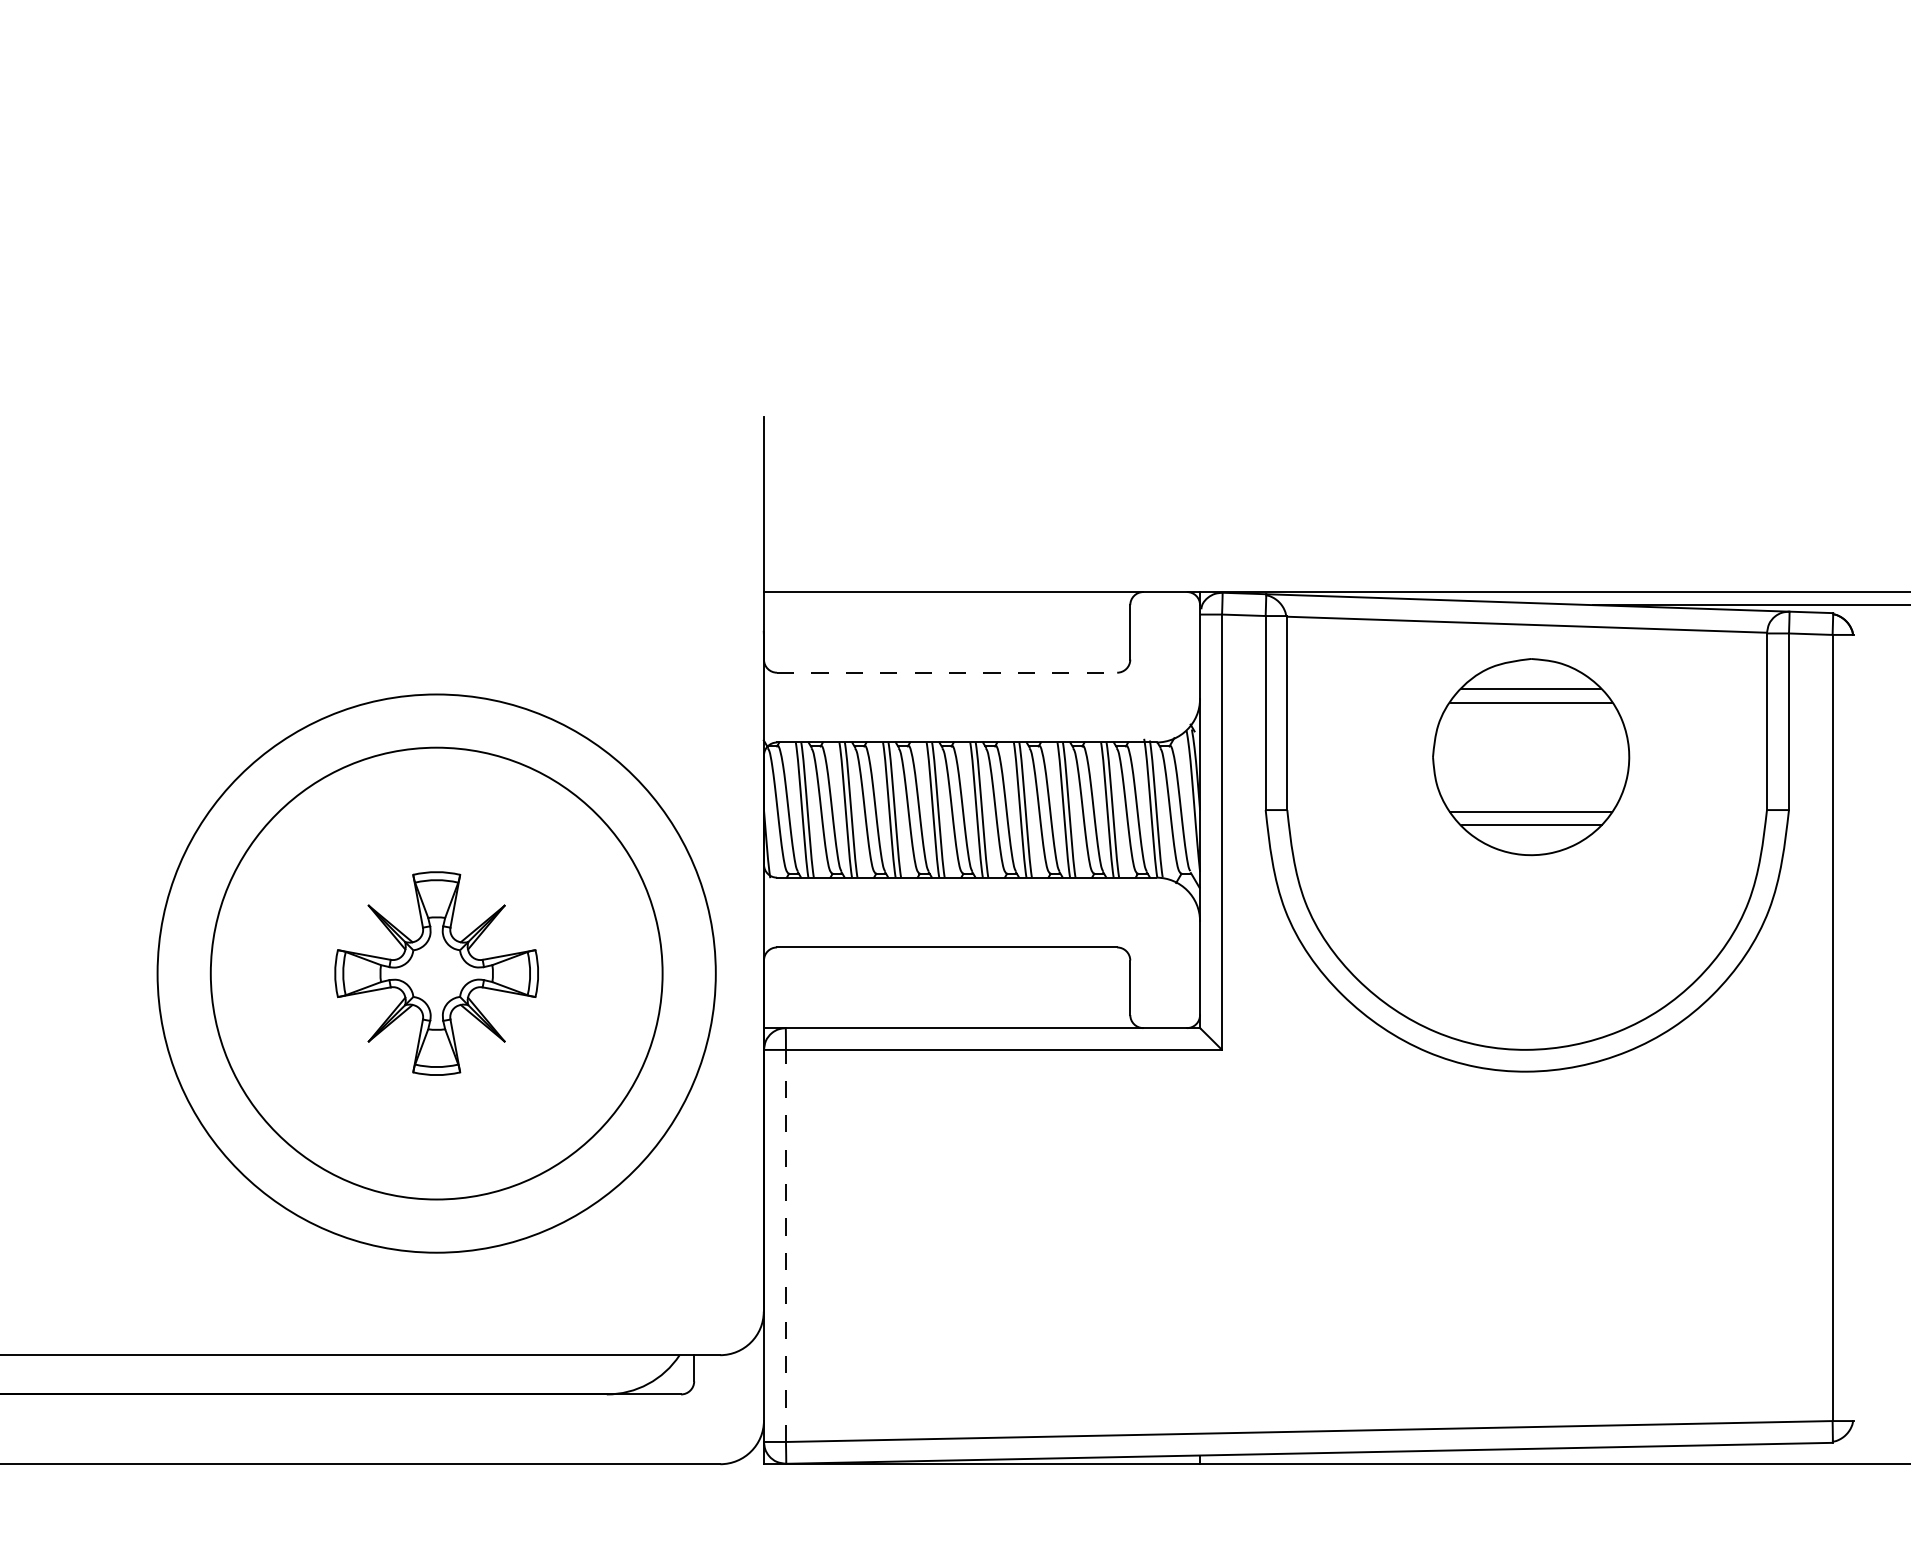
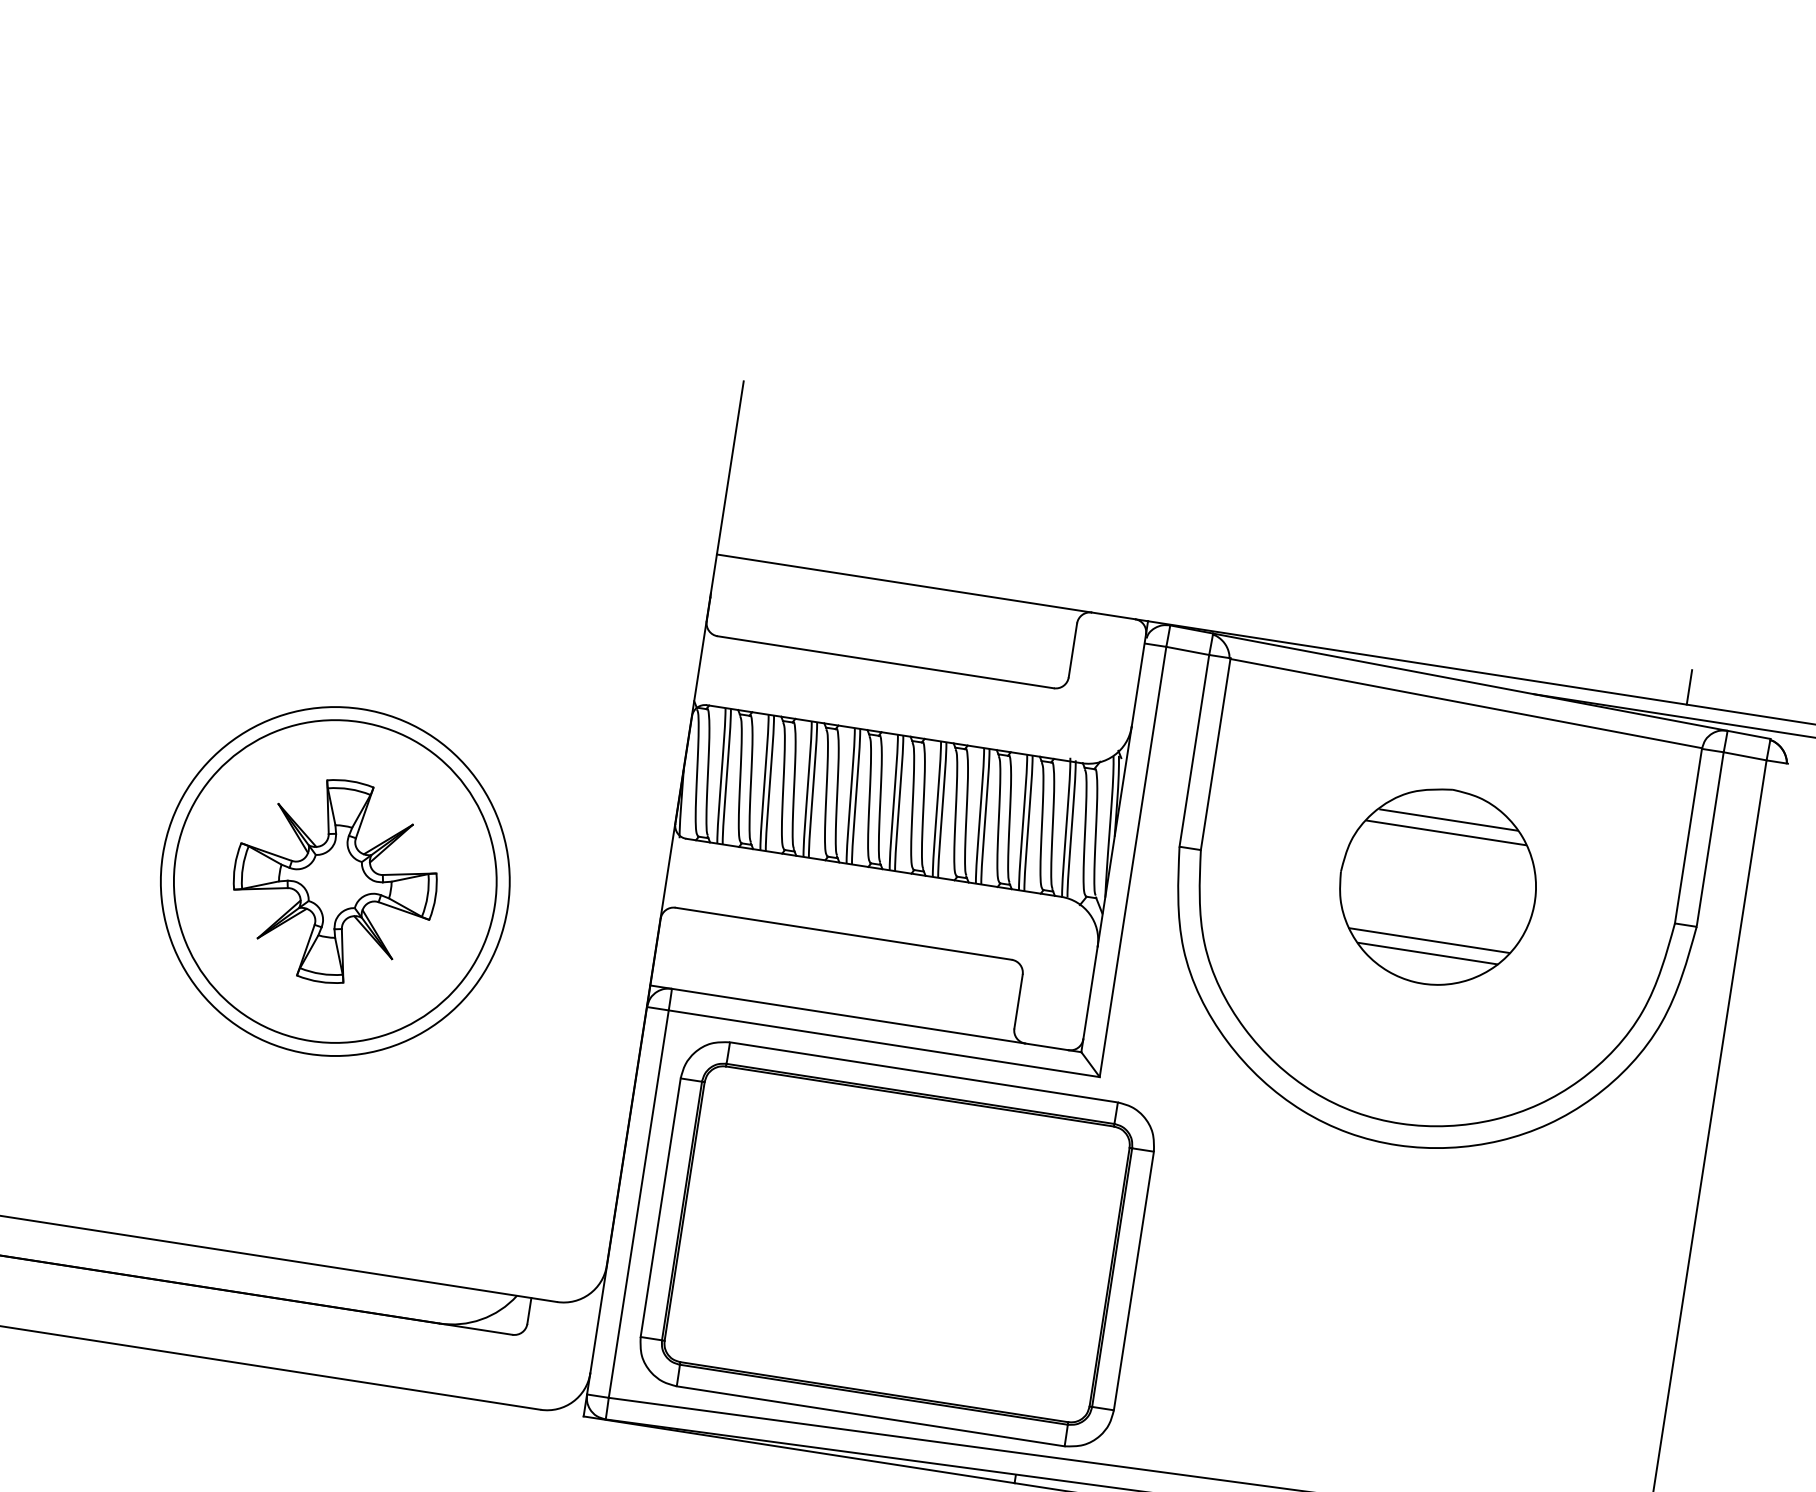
line: (1745, 574) -> (1689, 687), added
line: (947, 672) -> (886, 662), dashed -> solid
part: (1531, 757) -> (1438, 887), moved
circle: (436, 973) -> (335, 881), size x0.62
circle: (436, 973) -> (335, 881), size x0.71
line: (785, 1245) -> (638, 1203), dashed -> solid
part: (1047, 1246) -> (897, 1244), added

